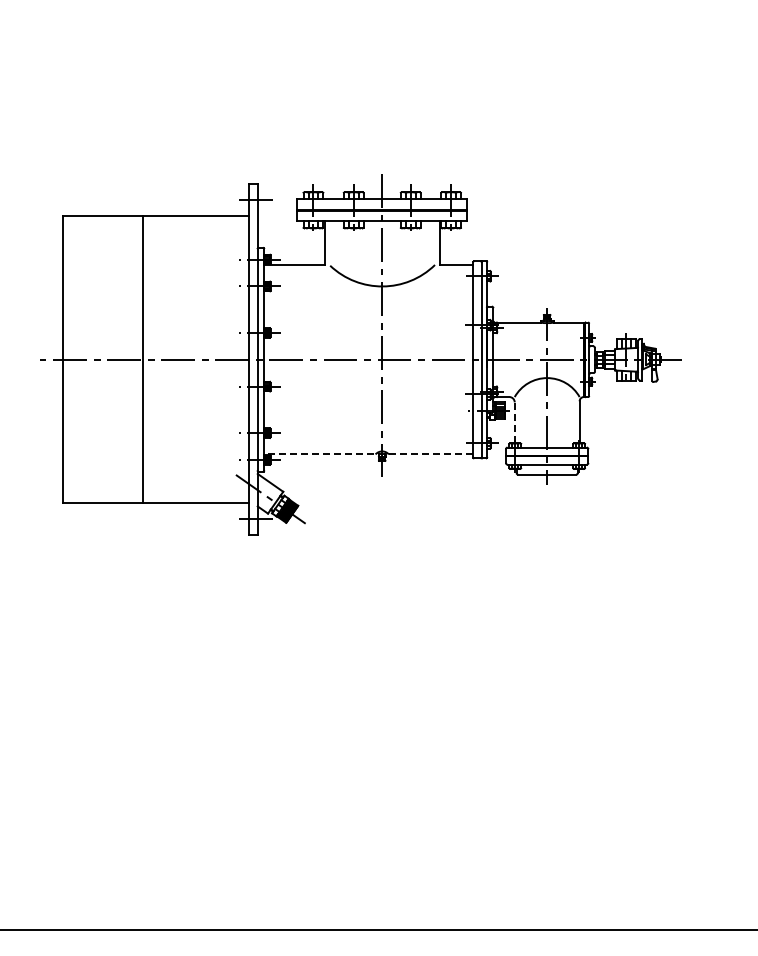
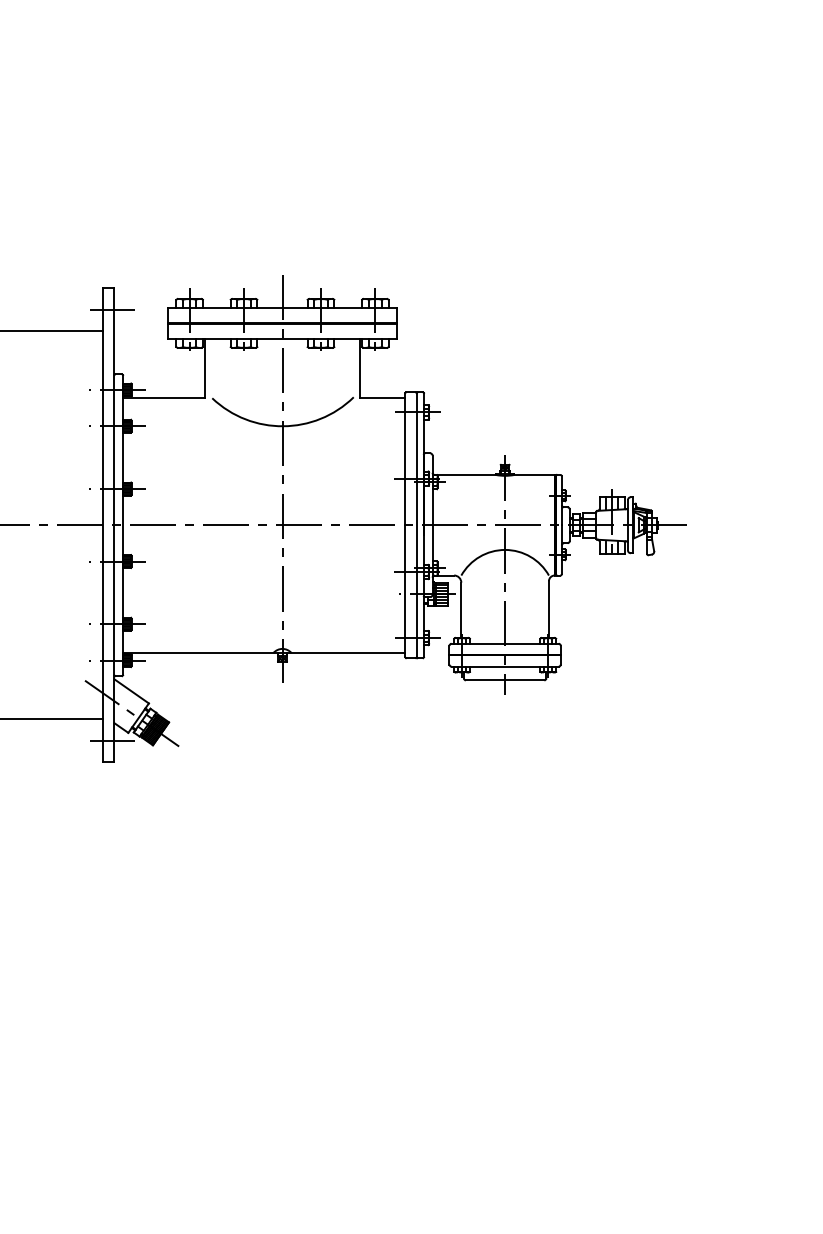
line: (514, 422) -> (461, 609), dashed -> solid
line: (368, 454) -> (263, 653), dashed -> solid

